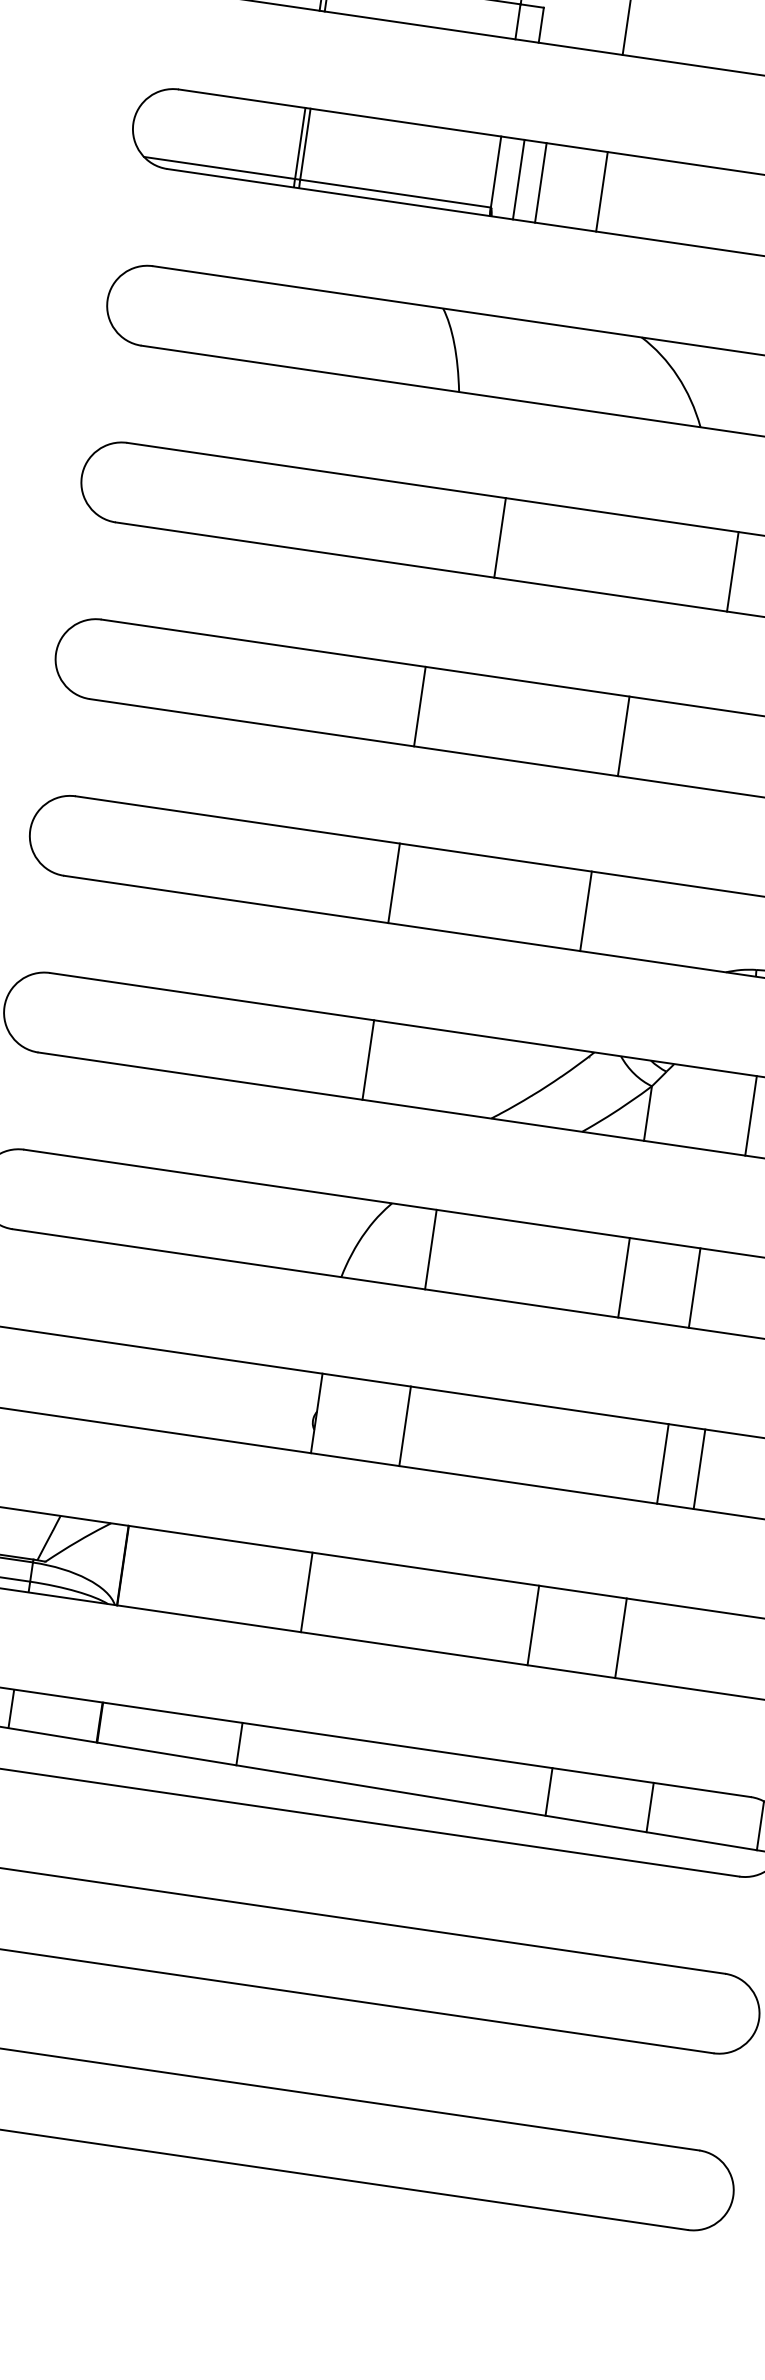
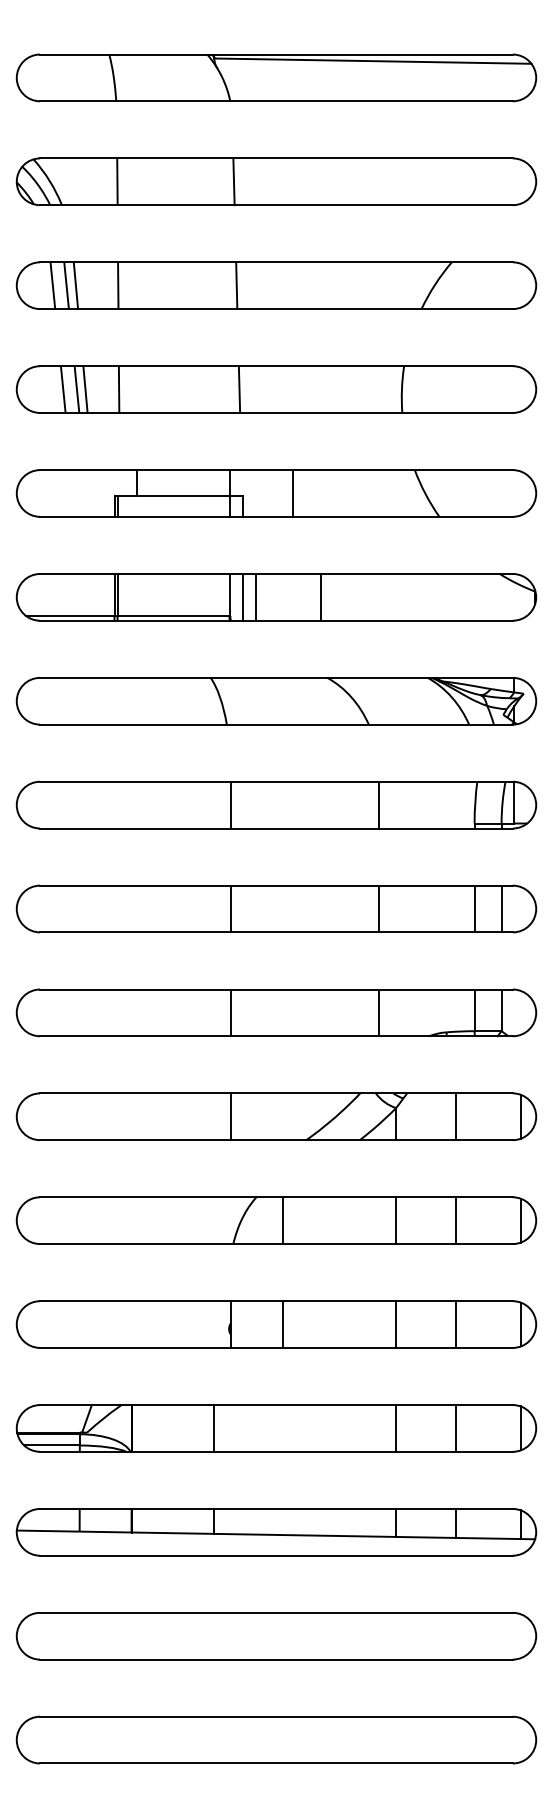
line: (602, 190) -> (321, 596), moved
line: (499, 536) -> (230, 804), moved
line: (732, 570) -> (378, 804), moved
line: (623, 735) -> (378, 908), moved
line: (586, 910) -> (378, 1012), moved
line: (694, 1287) -> (455, 1220), moved
line: (663, 1463) -> (396, 1324), moved
line: (305, 1592) -> (213, 1428), moved
line: (533, 1625) -> (396, 1428), moved
line: (620, 1638) -> (455, 1428), moved

